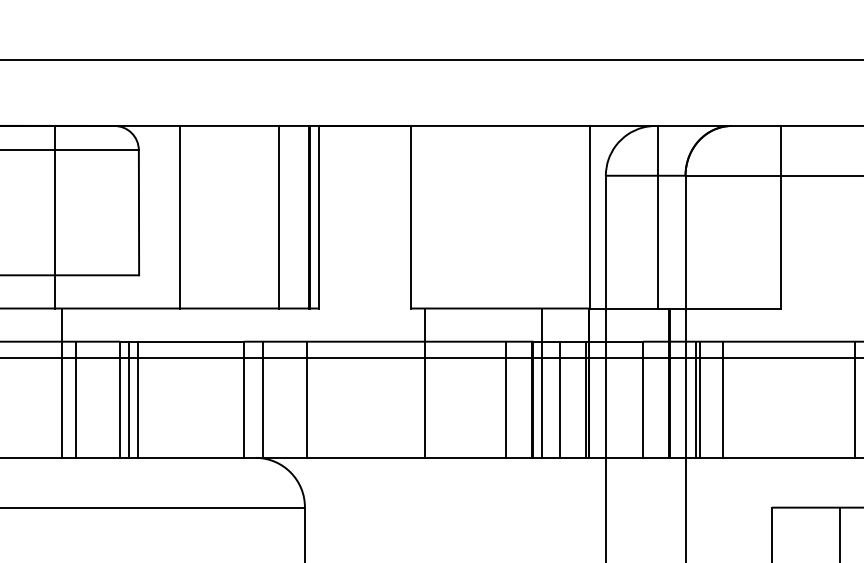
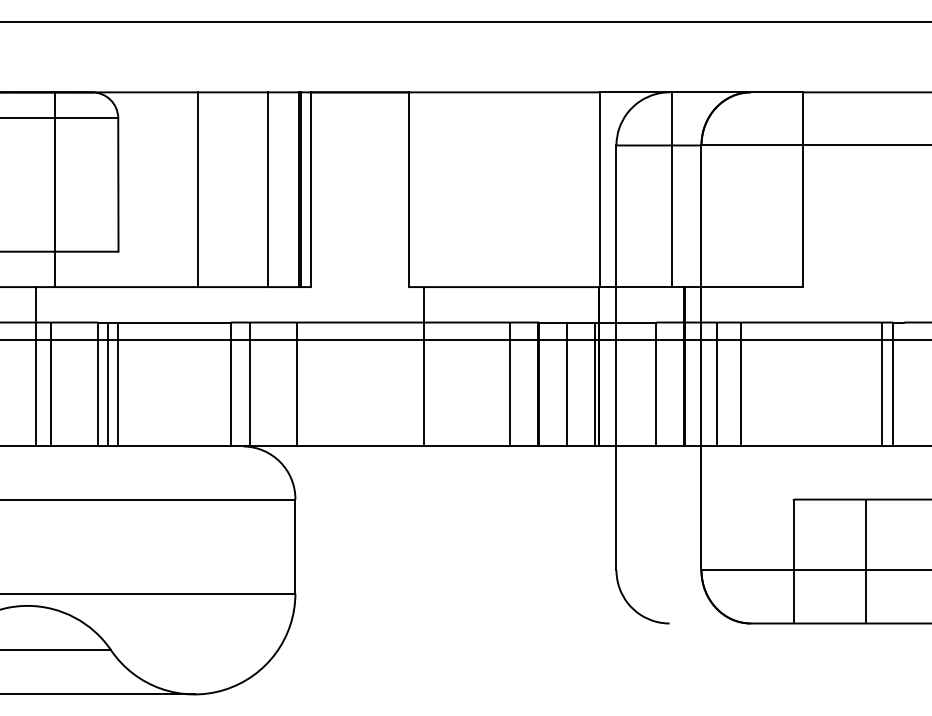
line: (54, 217) -> (55, 189), moved
line: (180, 217) -> (197, 189), moved
line: (542, 382) -> (548, 366), removed
line: (695, 399) -> (712, 384), removed

